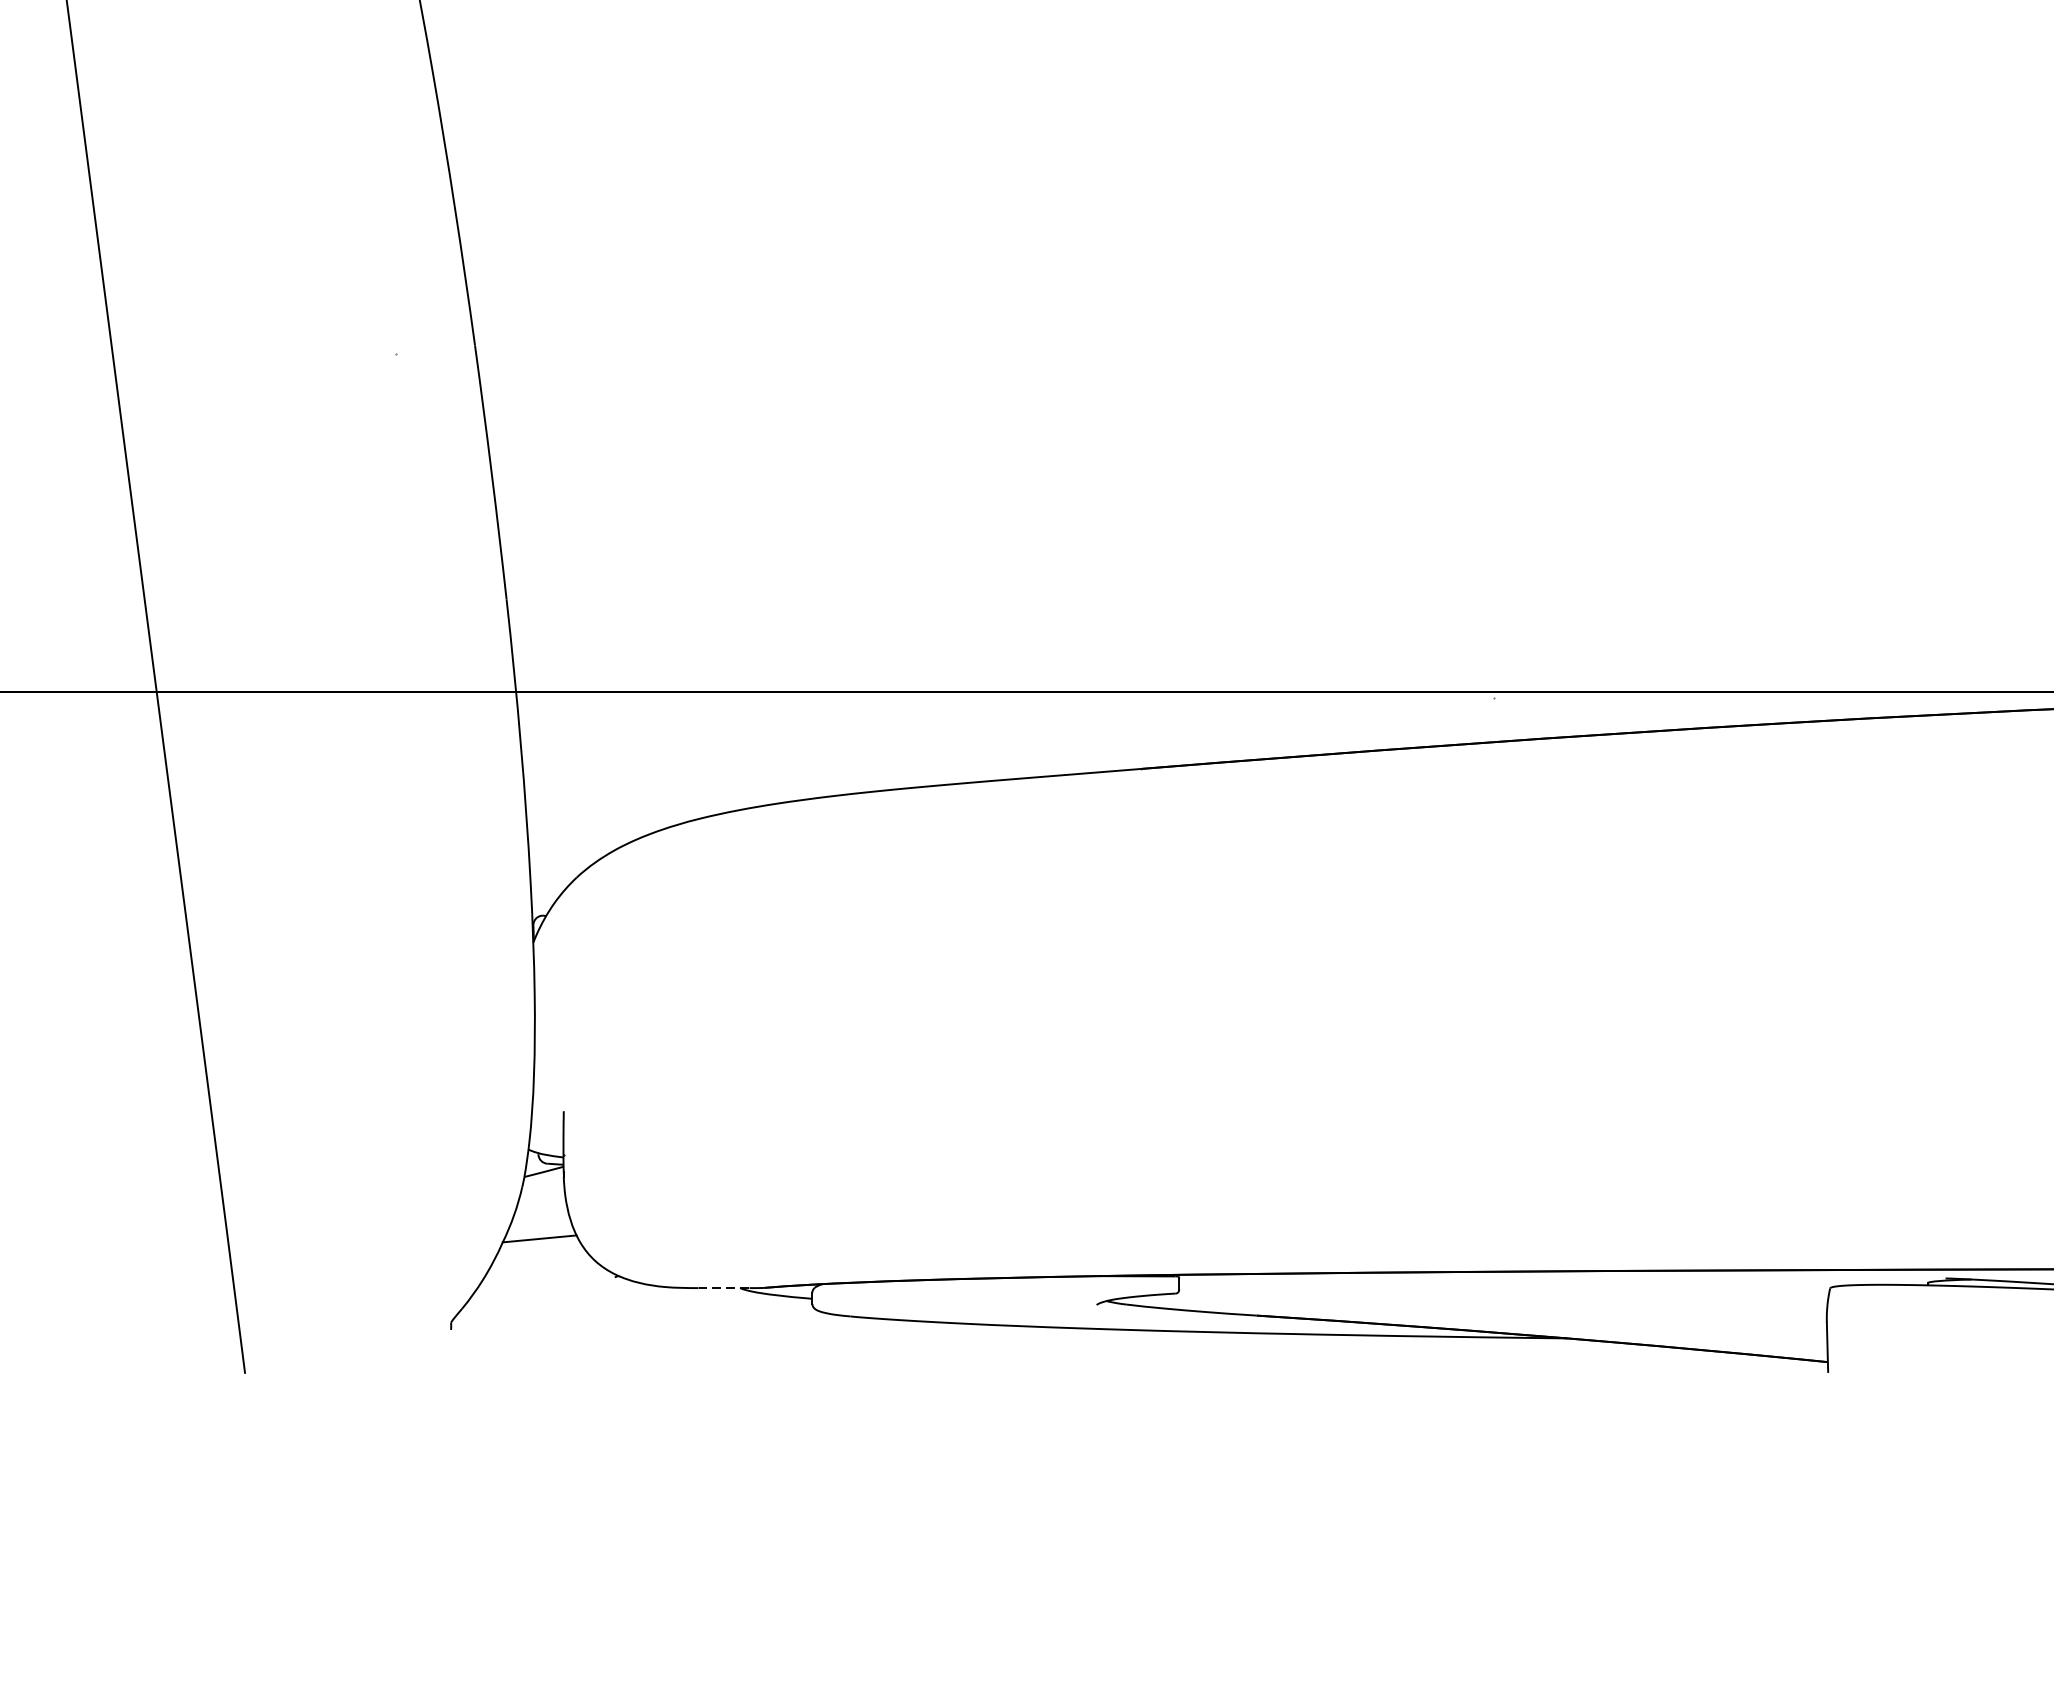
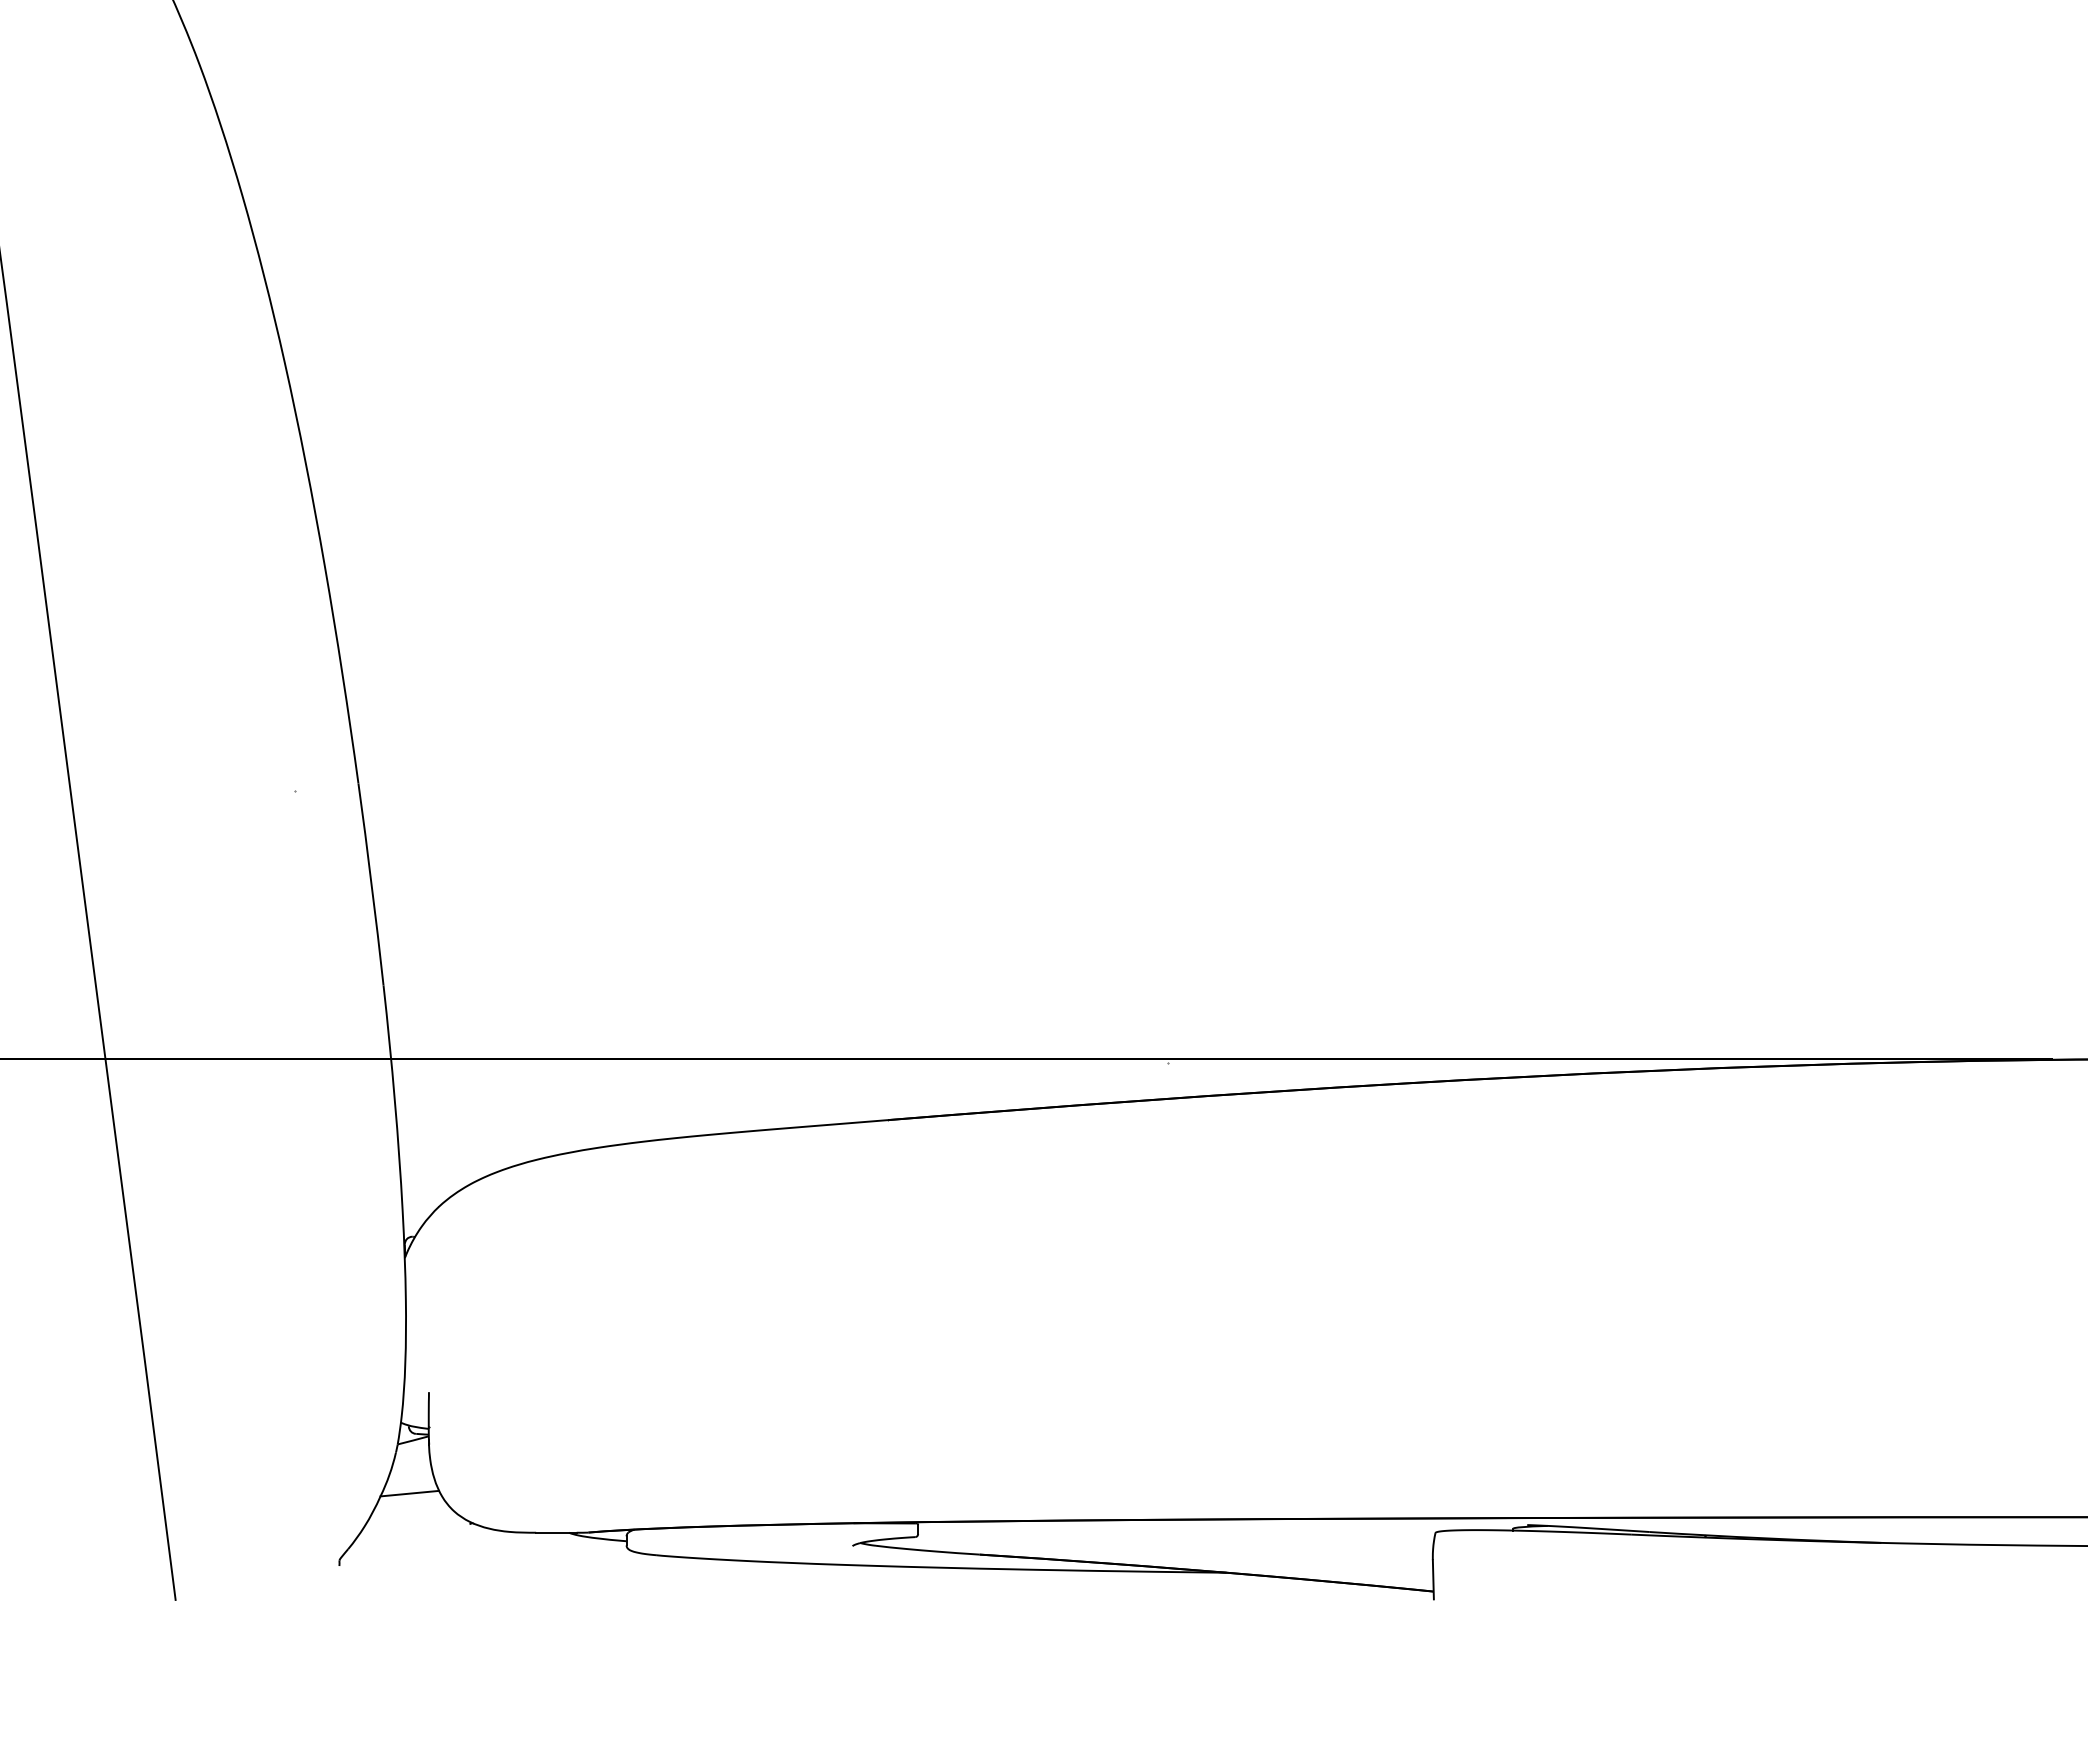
line: (724, 1287) -> (556, 1532), dashed -> solid

